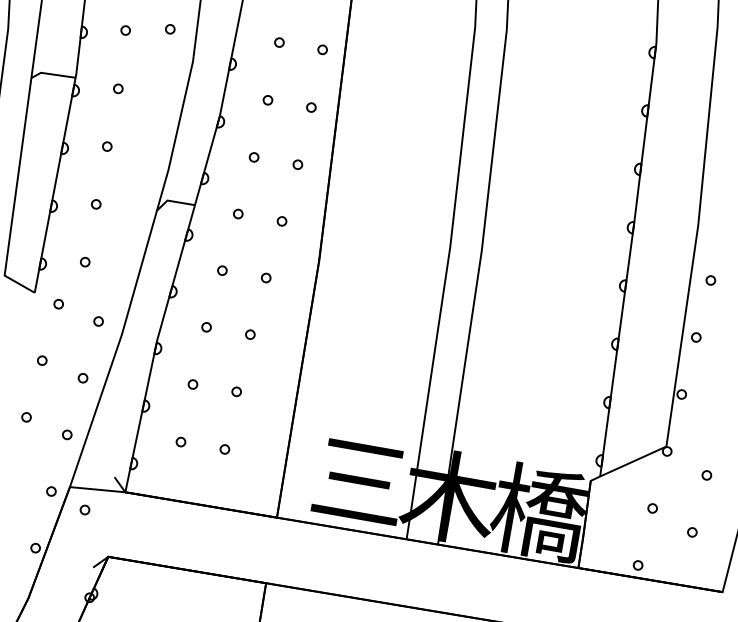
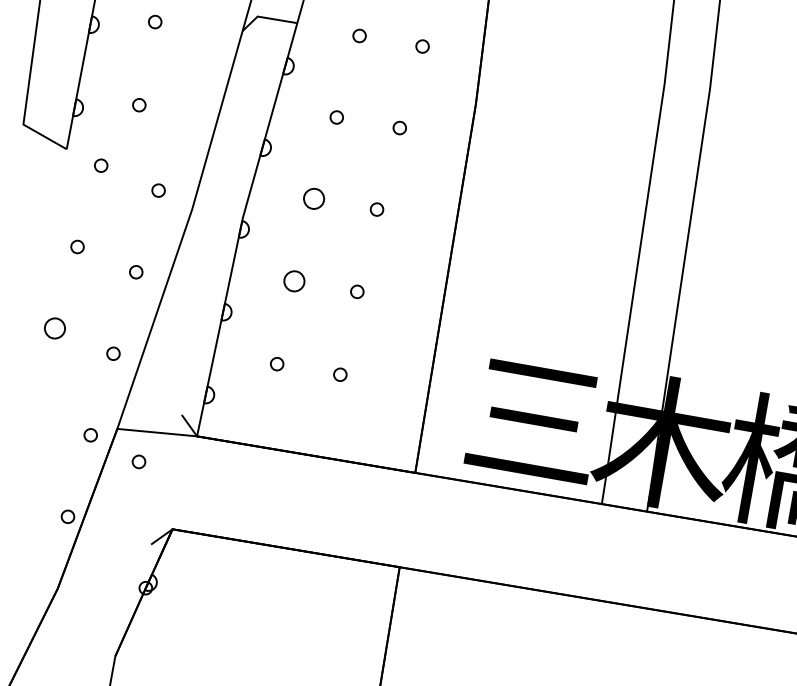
part: (206, 327) -> (313, 199), size x1.6
part: (192, 384) -> (293, 281), size x1.6
part: (26, 417) -> (54, 328), size x1.6

